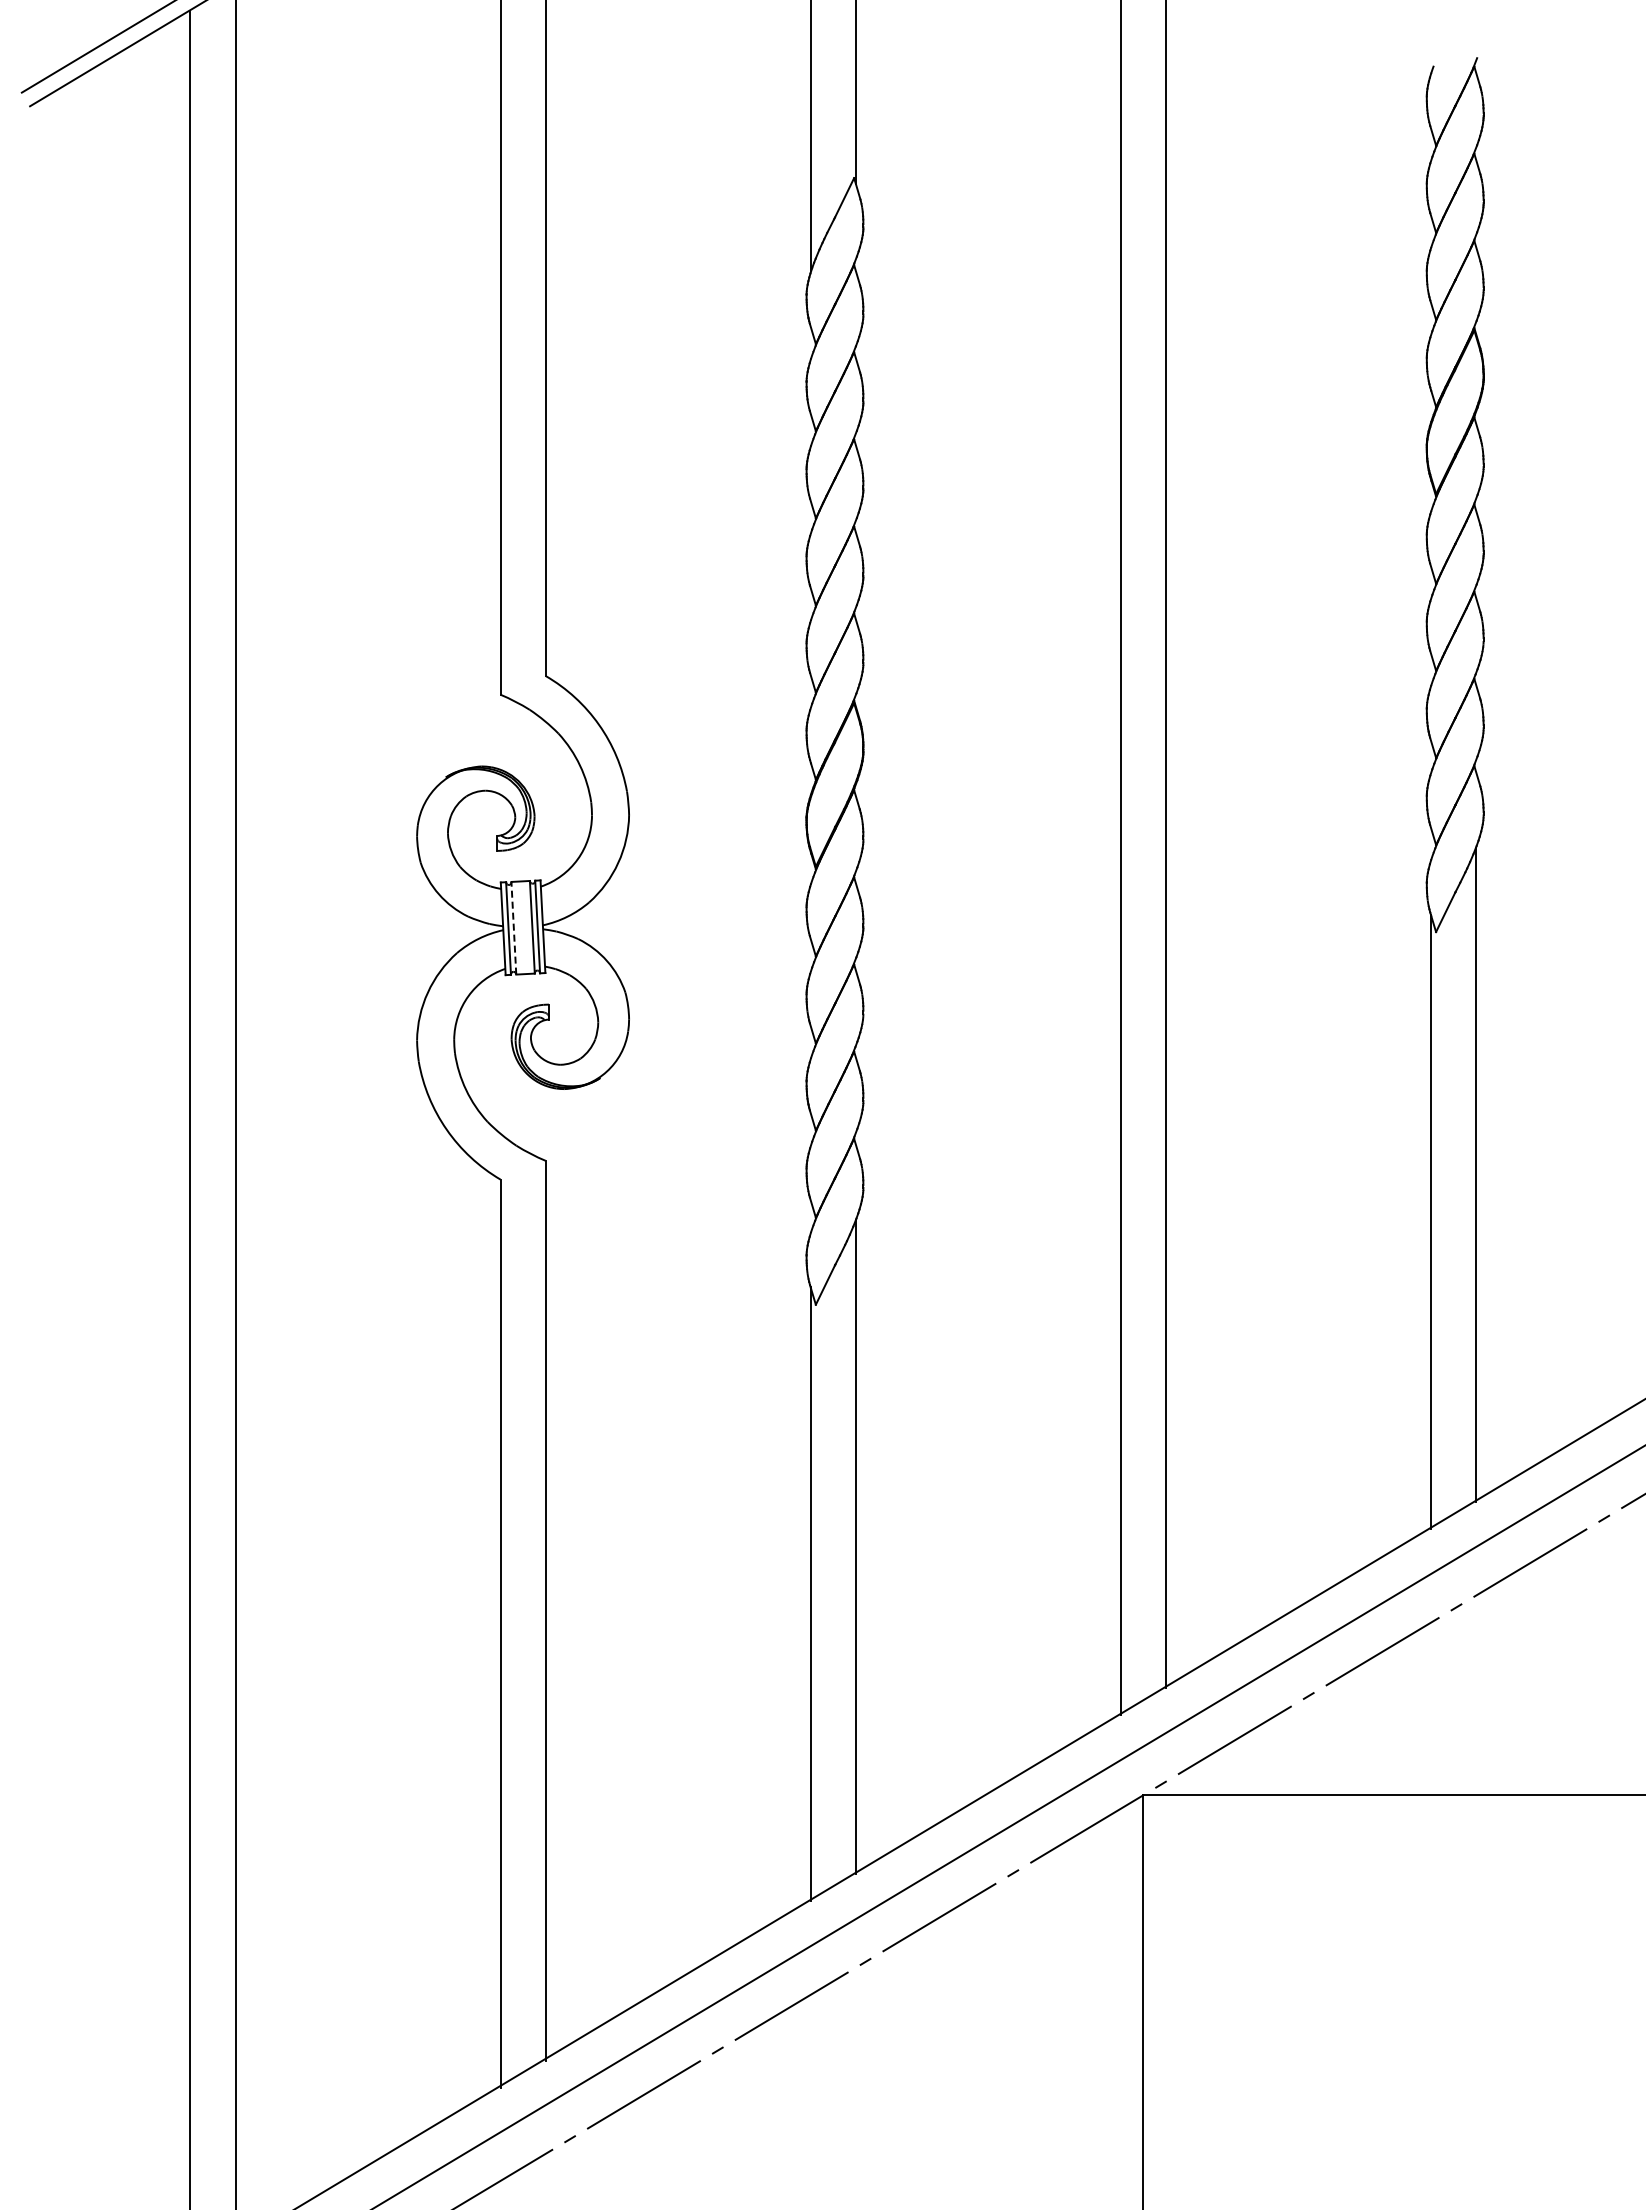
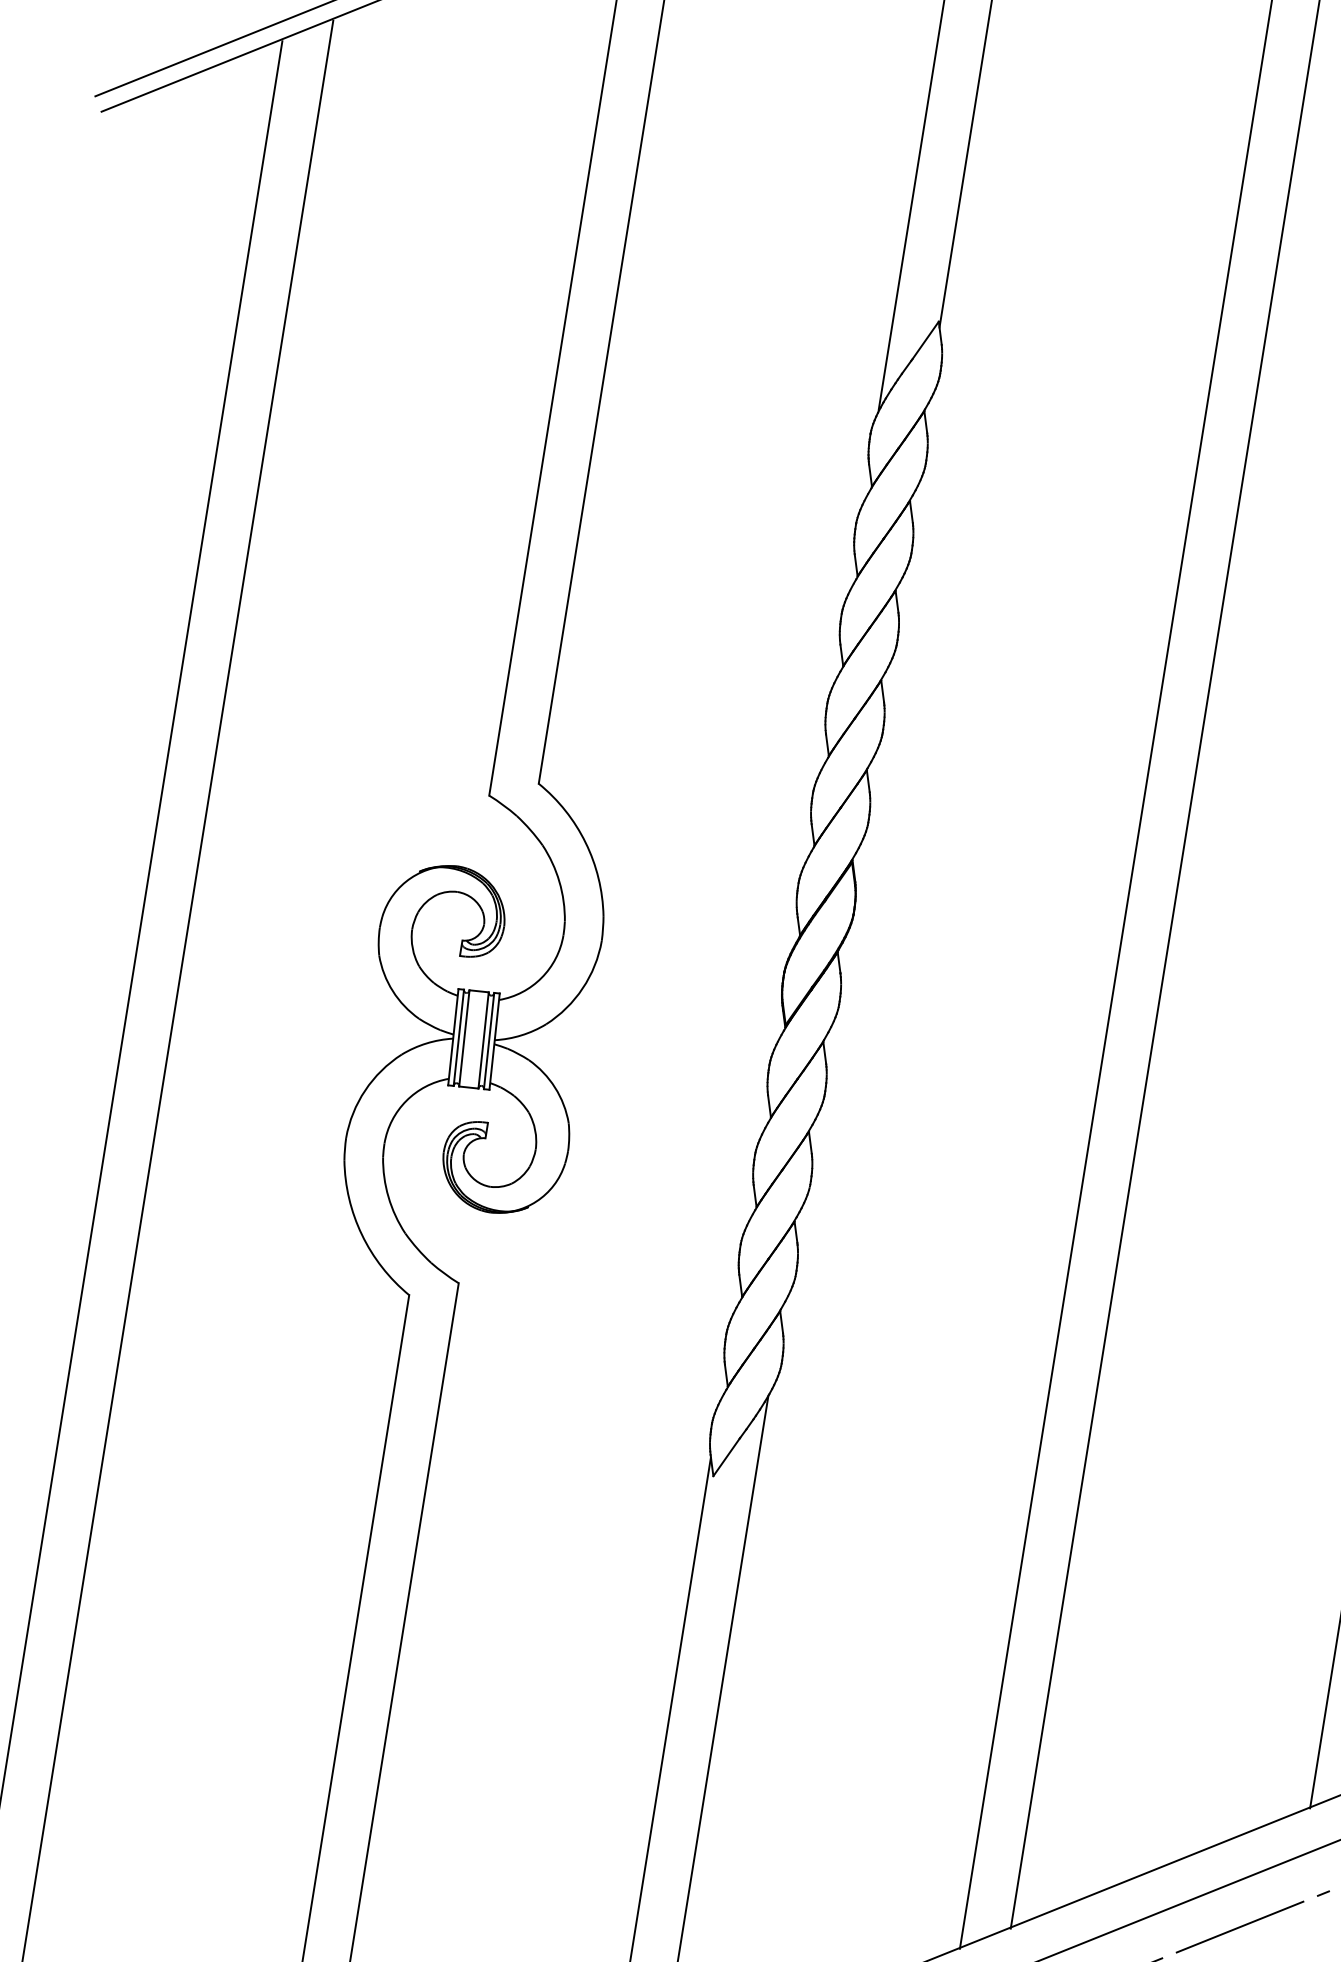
line: (513, 927) -> (464, 1037), dashed -> solid

